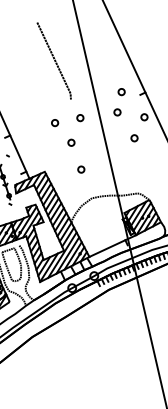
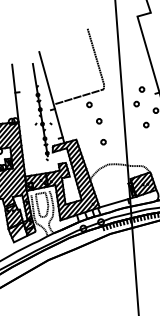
line: (40, 113) -> (79, 96), added
part: (80, 117) -> (108, 103), removed

